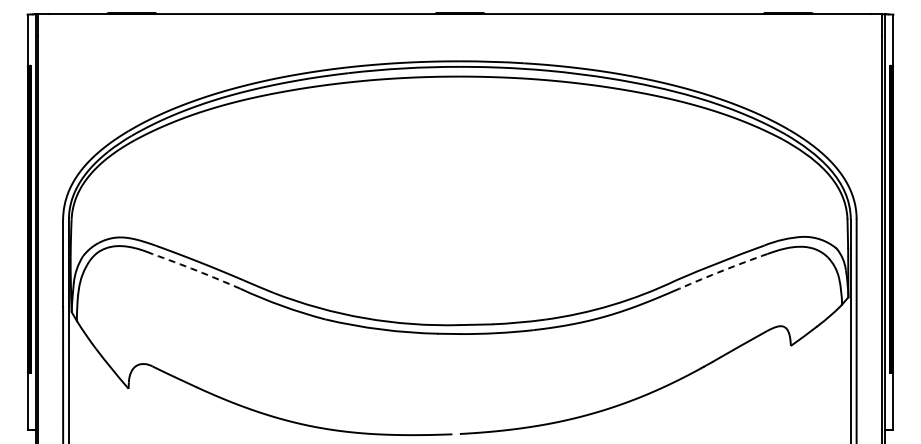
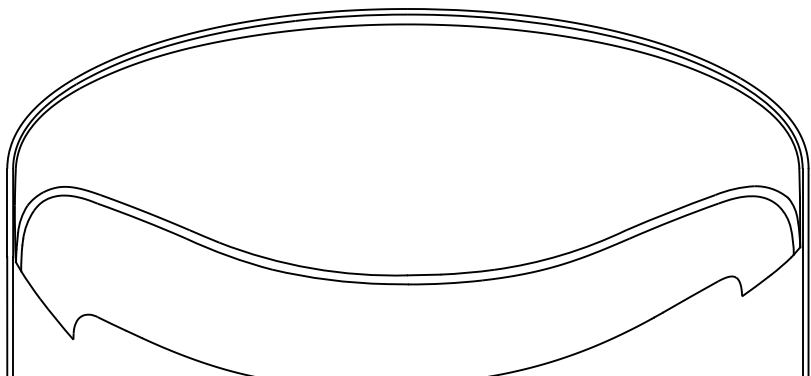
arc: (196, 270) -> (141, 220), dashed -> solid
arc: (723, 270) -> (674, 220), dashed -> solid

